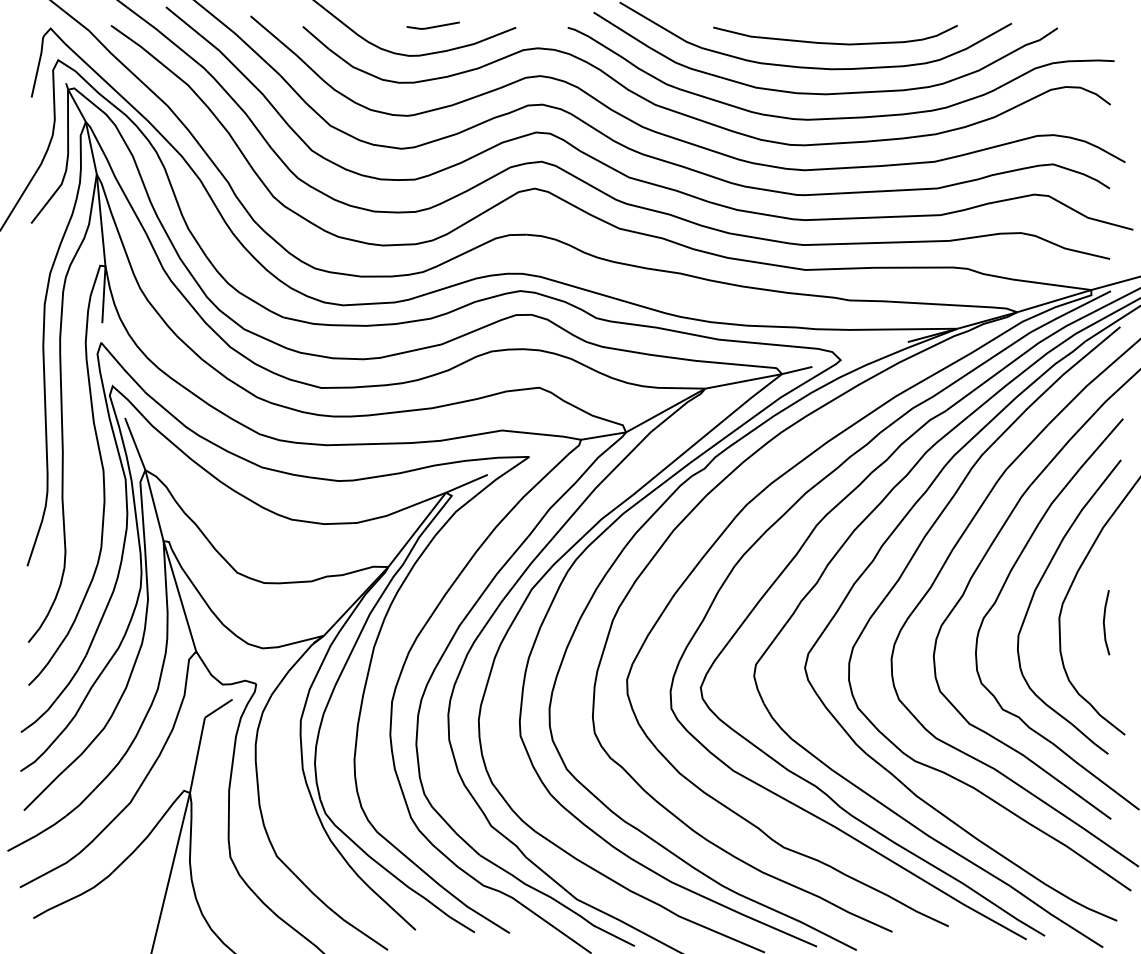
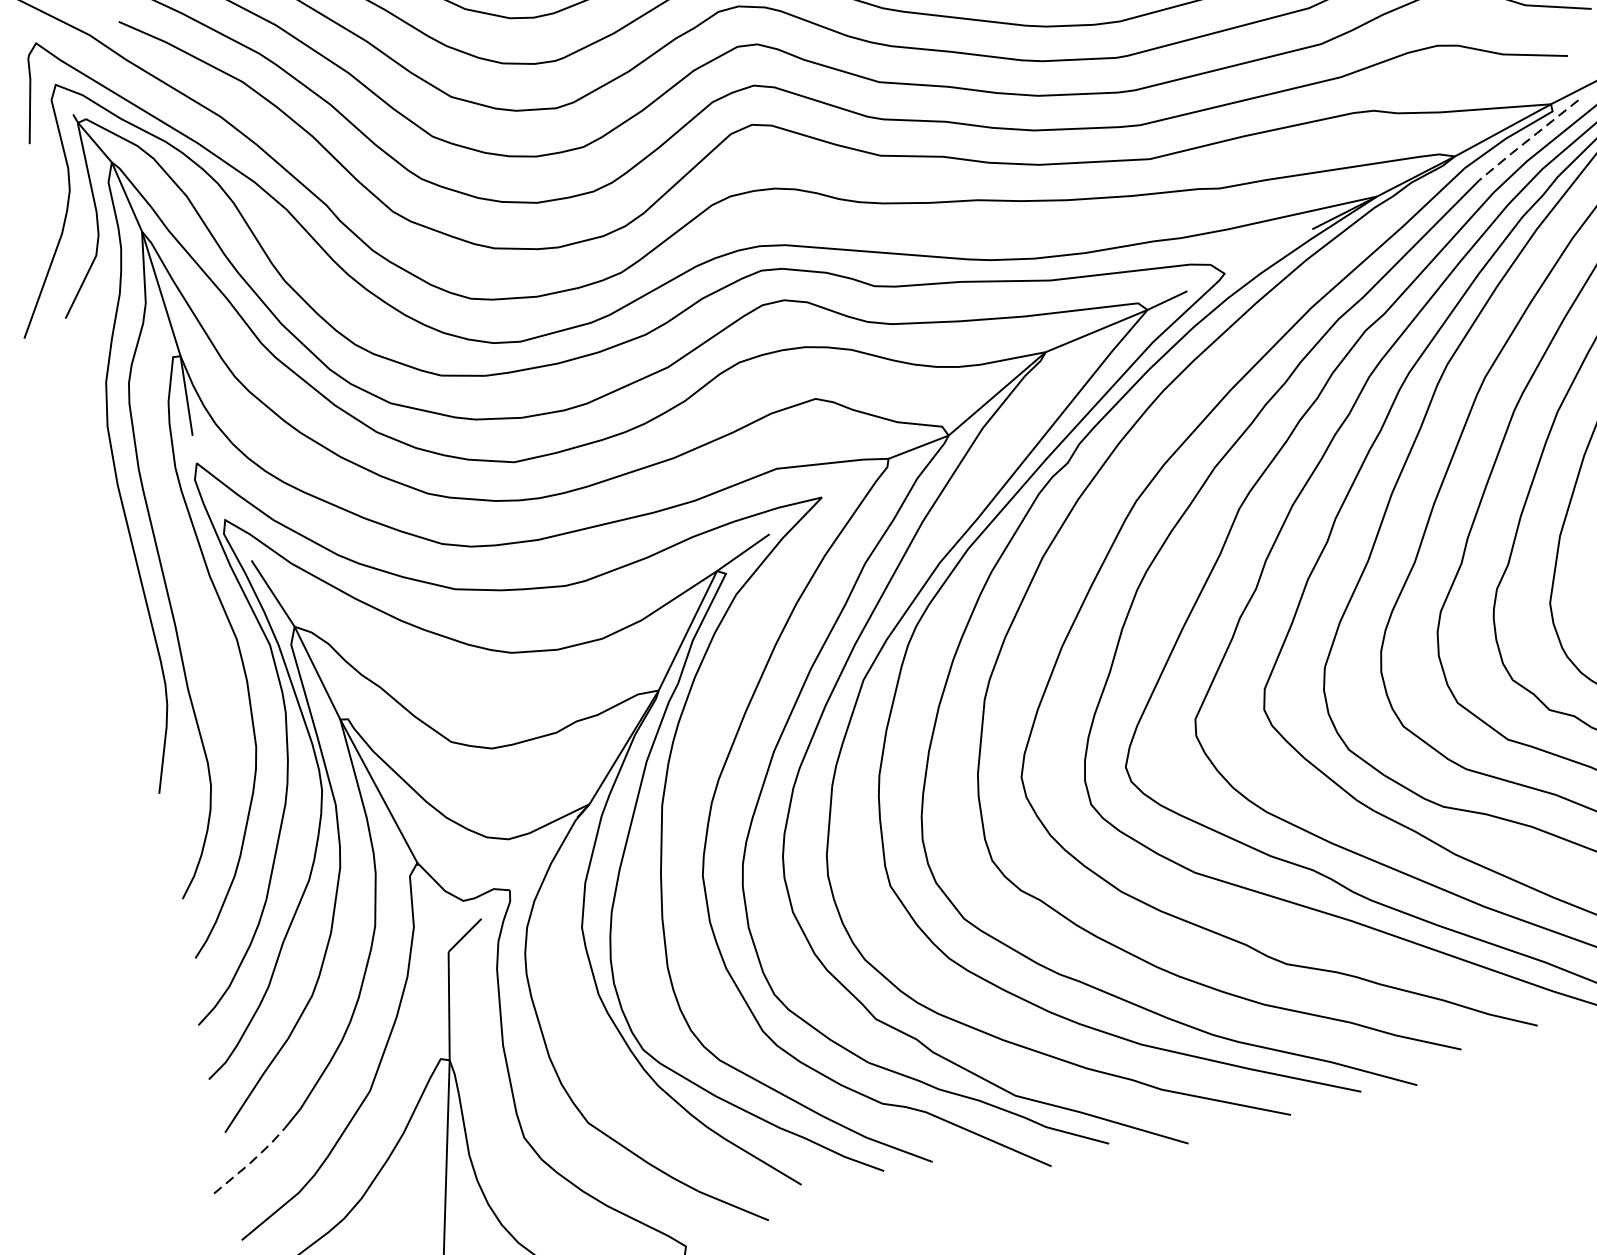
line: (1070, 311) -> (1528, 139), solid -> dashed
line: (37, 835) -> (251, 1163), solid -> dashed

